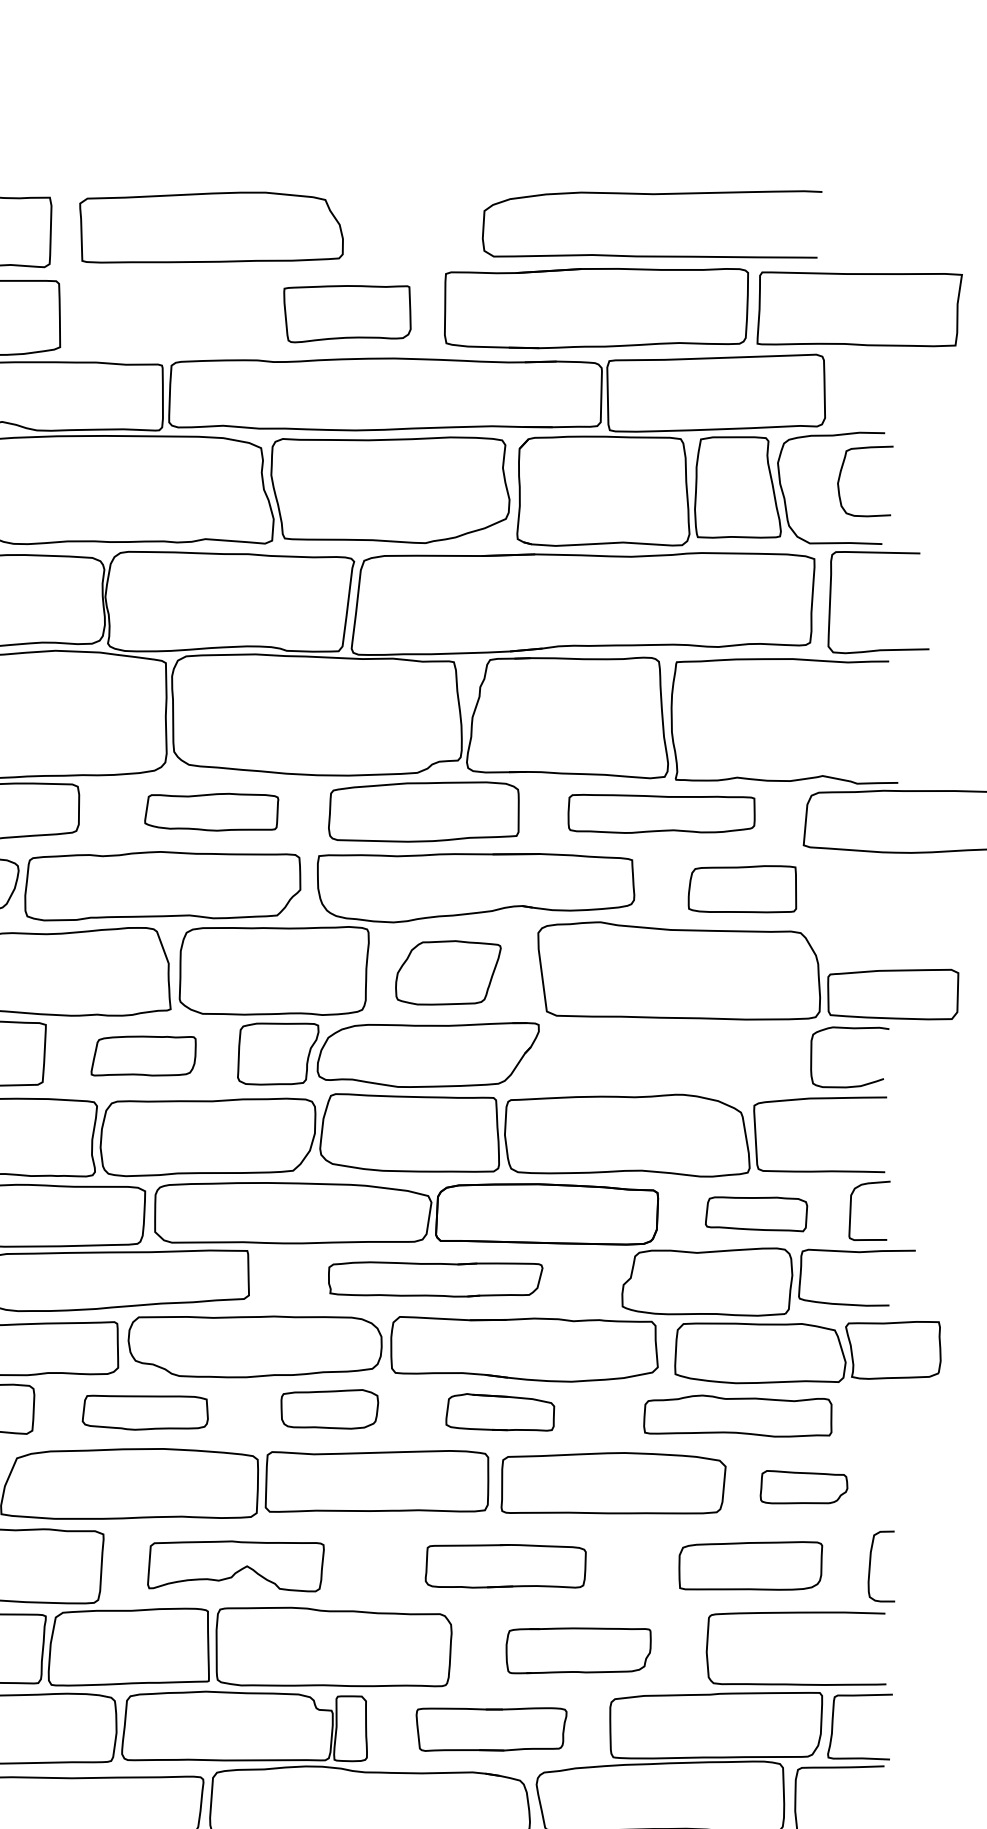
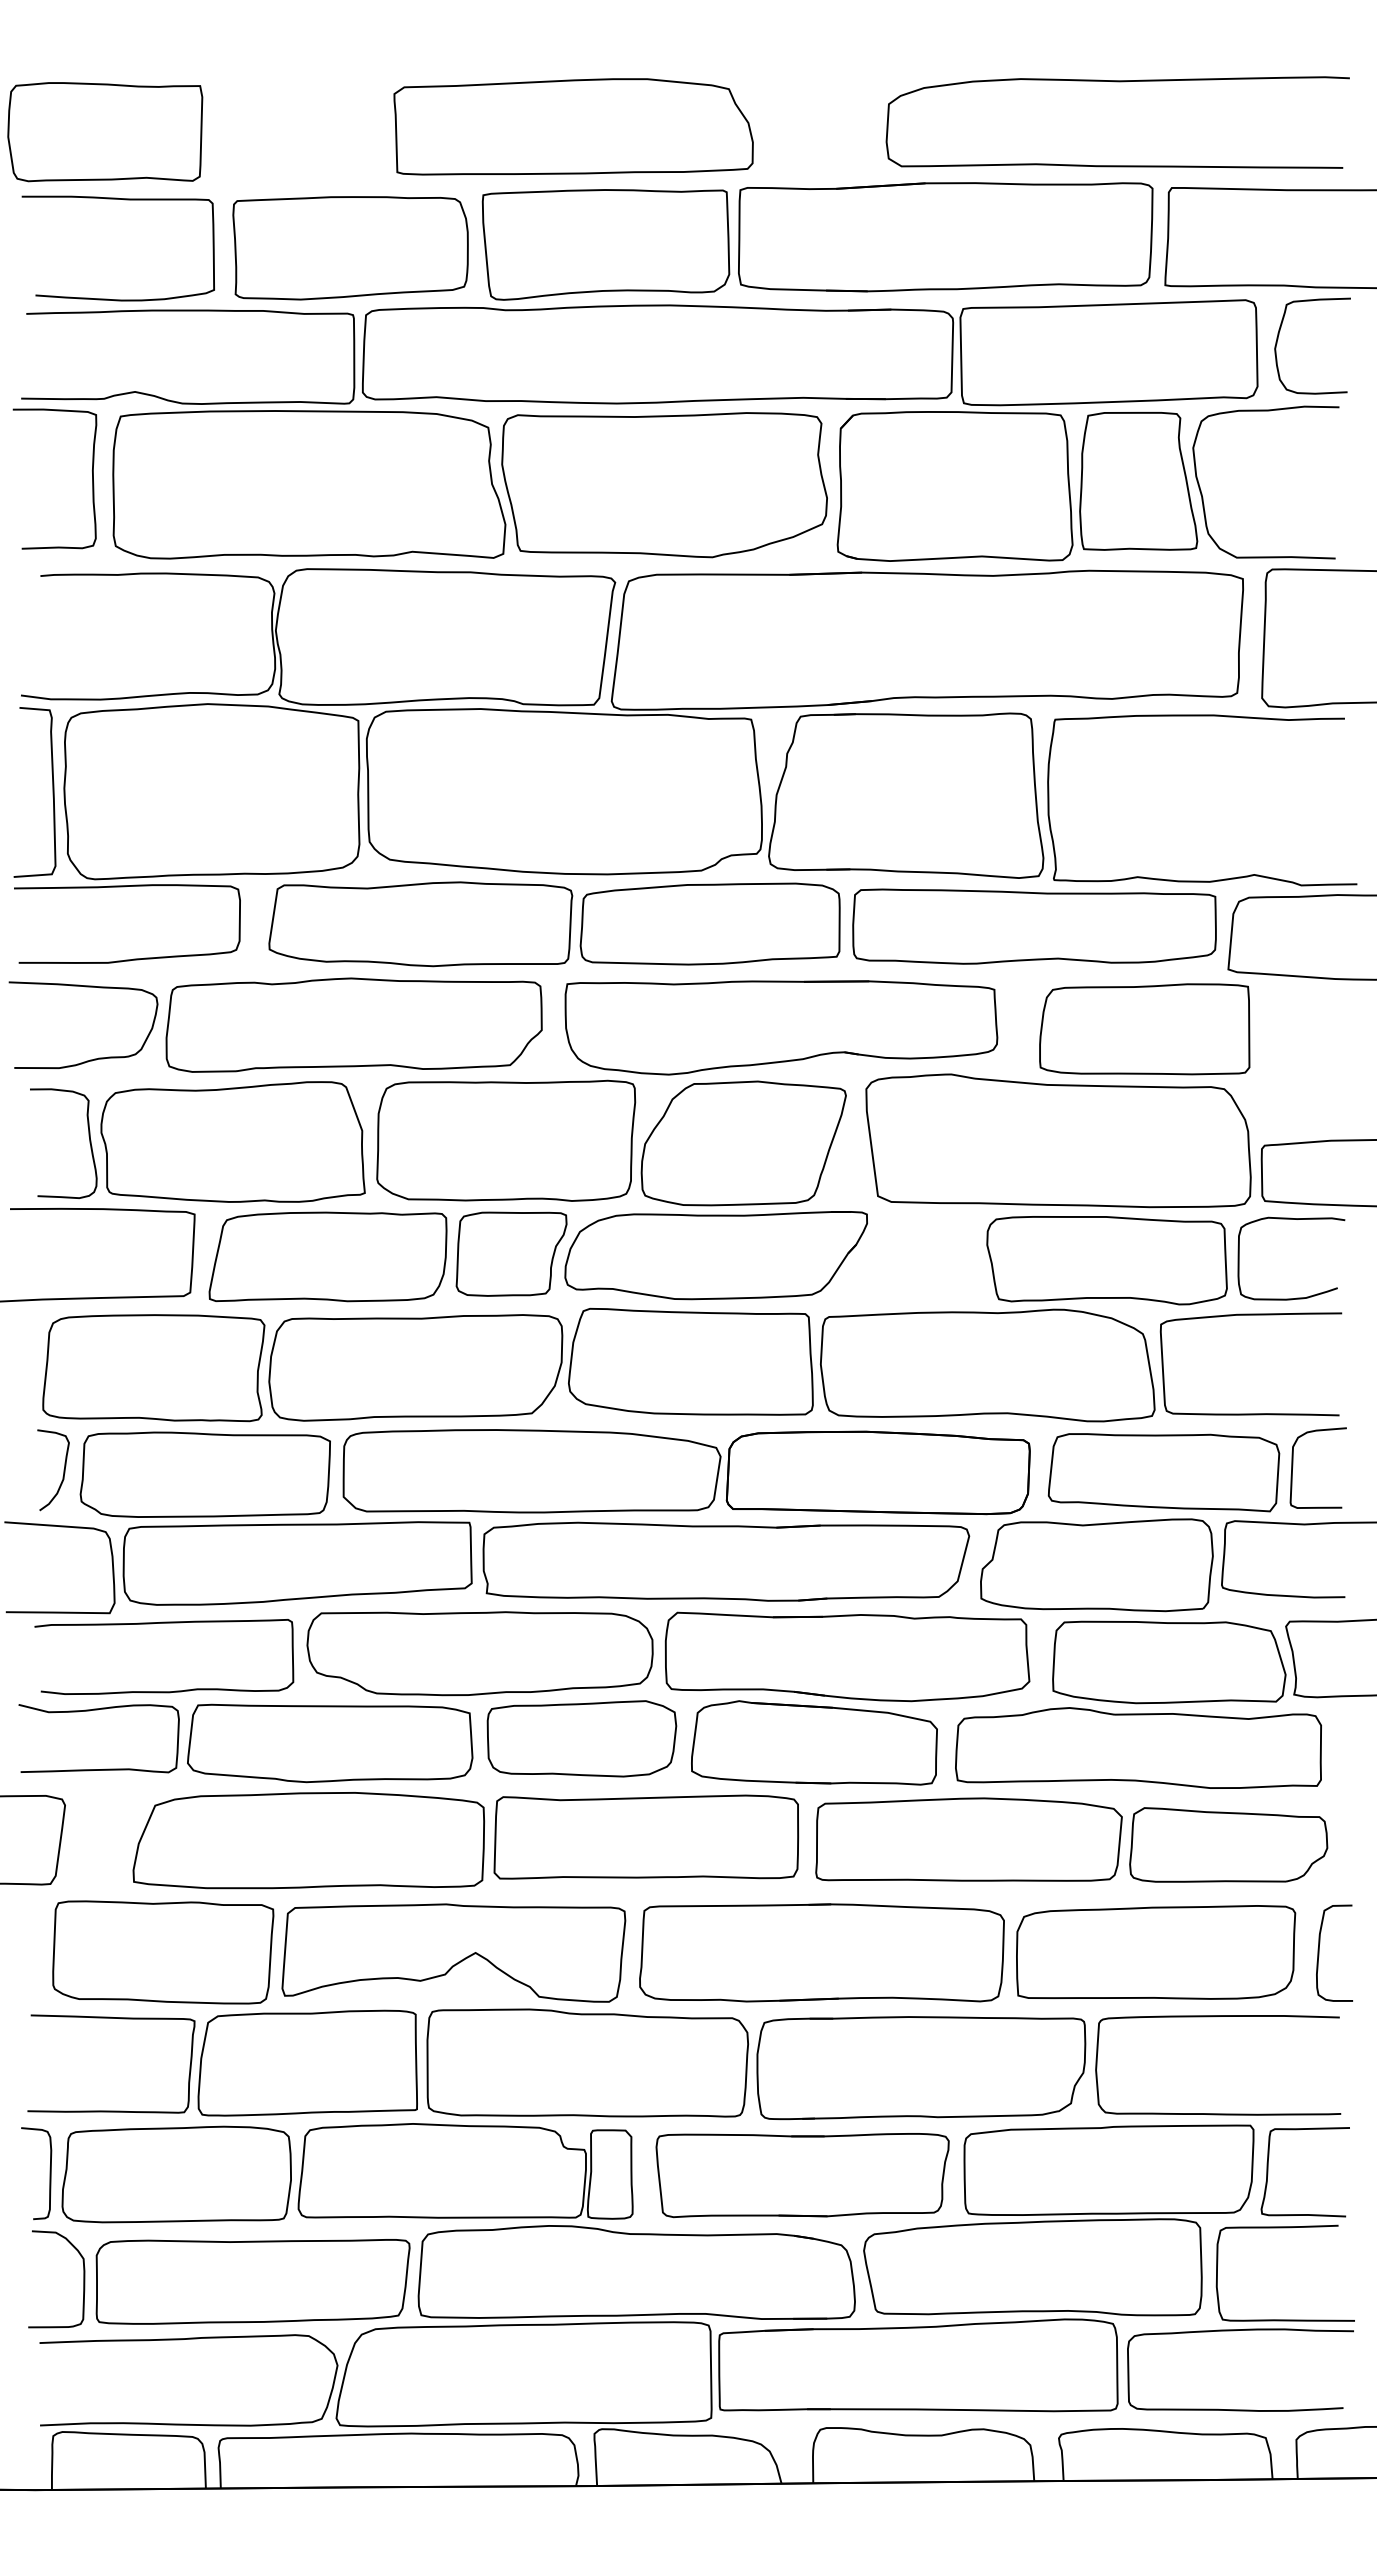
curve: (652, 195) -> (1117, 82), moved
part: (211, 227) -> (573, 126), moved
part: (347, 313) -> (605, 244), size x1.43
part: (160, 316) -> (350, 248), added
curve: (841, 473) -> (1279, 335), moved
part: (211, 812) -> (420, 924), size x1.67
part: (661, 813) -> (1034, 926), size x1.43
part: (742, 889) -> (1144, 1029), size x1.43
part: (448, 972) -> (743, 1143), size x1.43
part: (143, 1055) -> (327, 1256), size x1.67
part: (714, 1058) -> (1106, 1260), added
part: (756, 1214) -> (1163, 1472), size x1.67
part: (435, 1279) -> (726, 1561), size x1.67
part: (329, 1409) -> (581, 1738), size x1.43
part: (145, 1412) -> (330, 1743), size x1.67
part: (500, 1412) -> (814, 1742), size x1.67
part: (737, 1415) -> (1138, 1747), size x1.43
part: (803, 1486) -> (1228, 1844), size x1.67
part: (235, 1565) -> (453, 1952), size x1.43
part: (505, 1565) -> (821, 1952), size x1.67
part: (751, 1565) -> (1156, 1952), size x1.43
part: (578, 1651) -> (921, 2068), size x1.67
part: (491, 1729) -> (802, 2175), size x1.43

